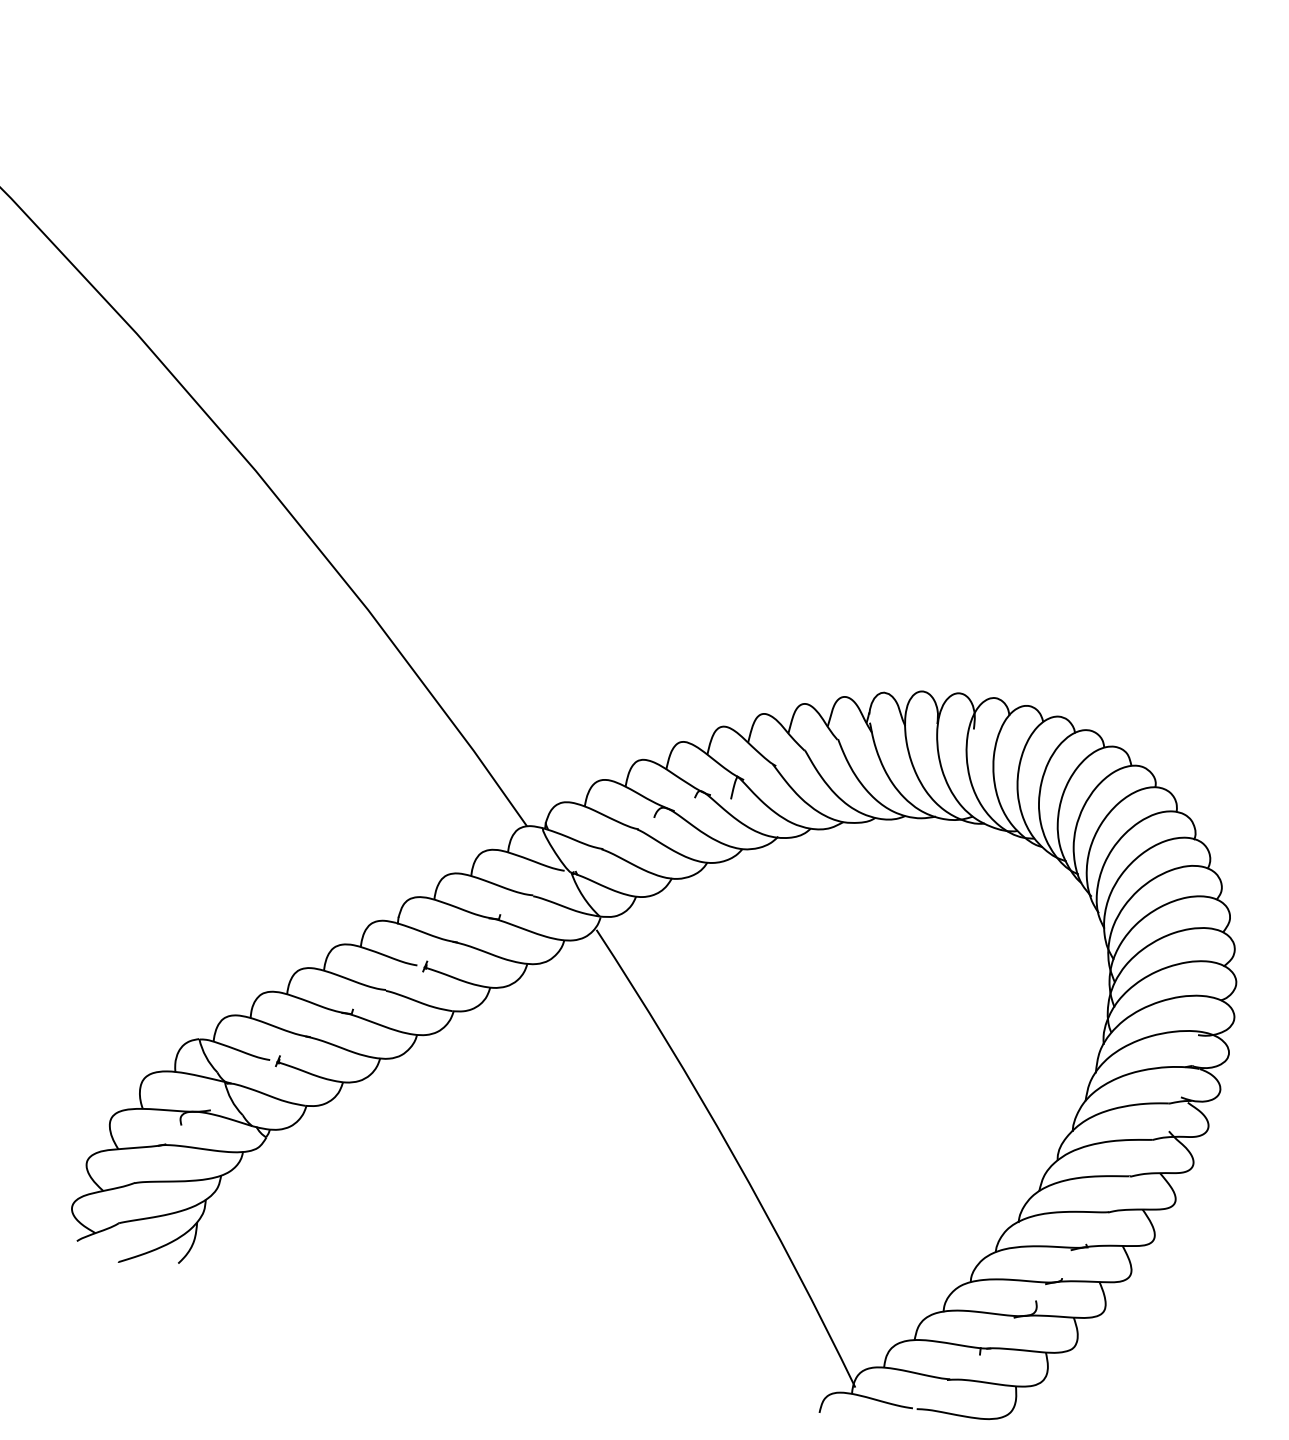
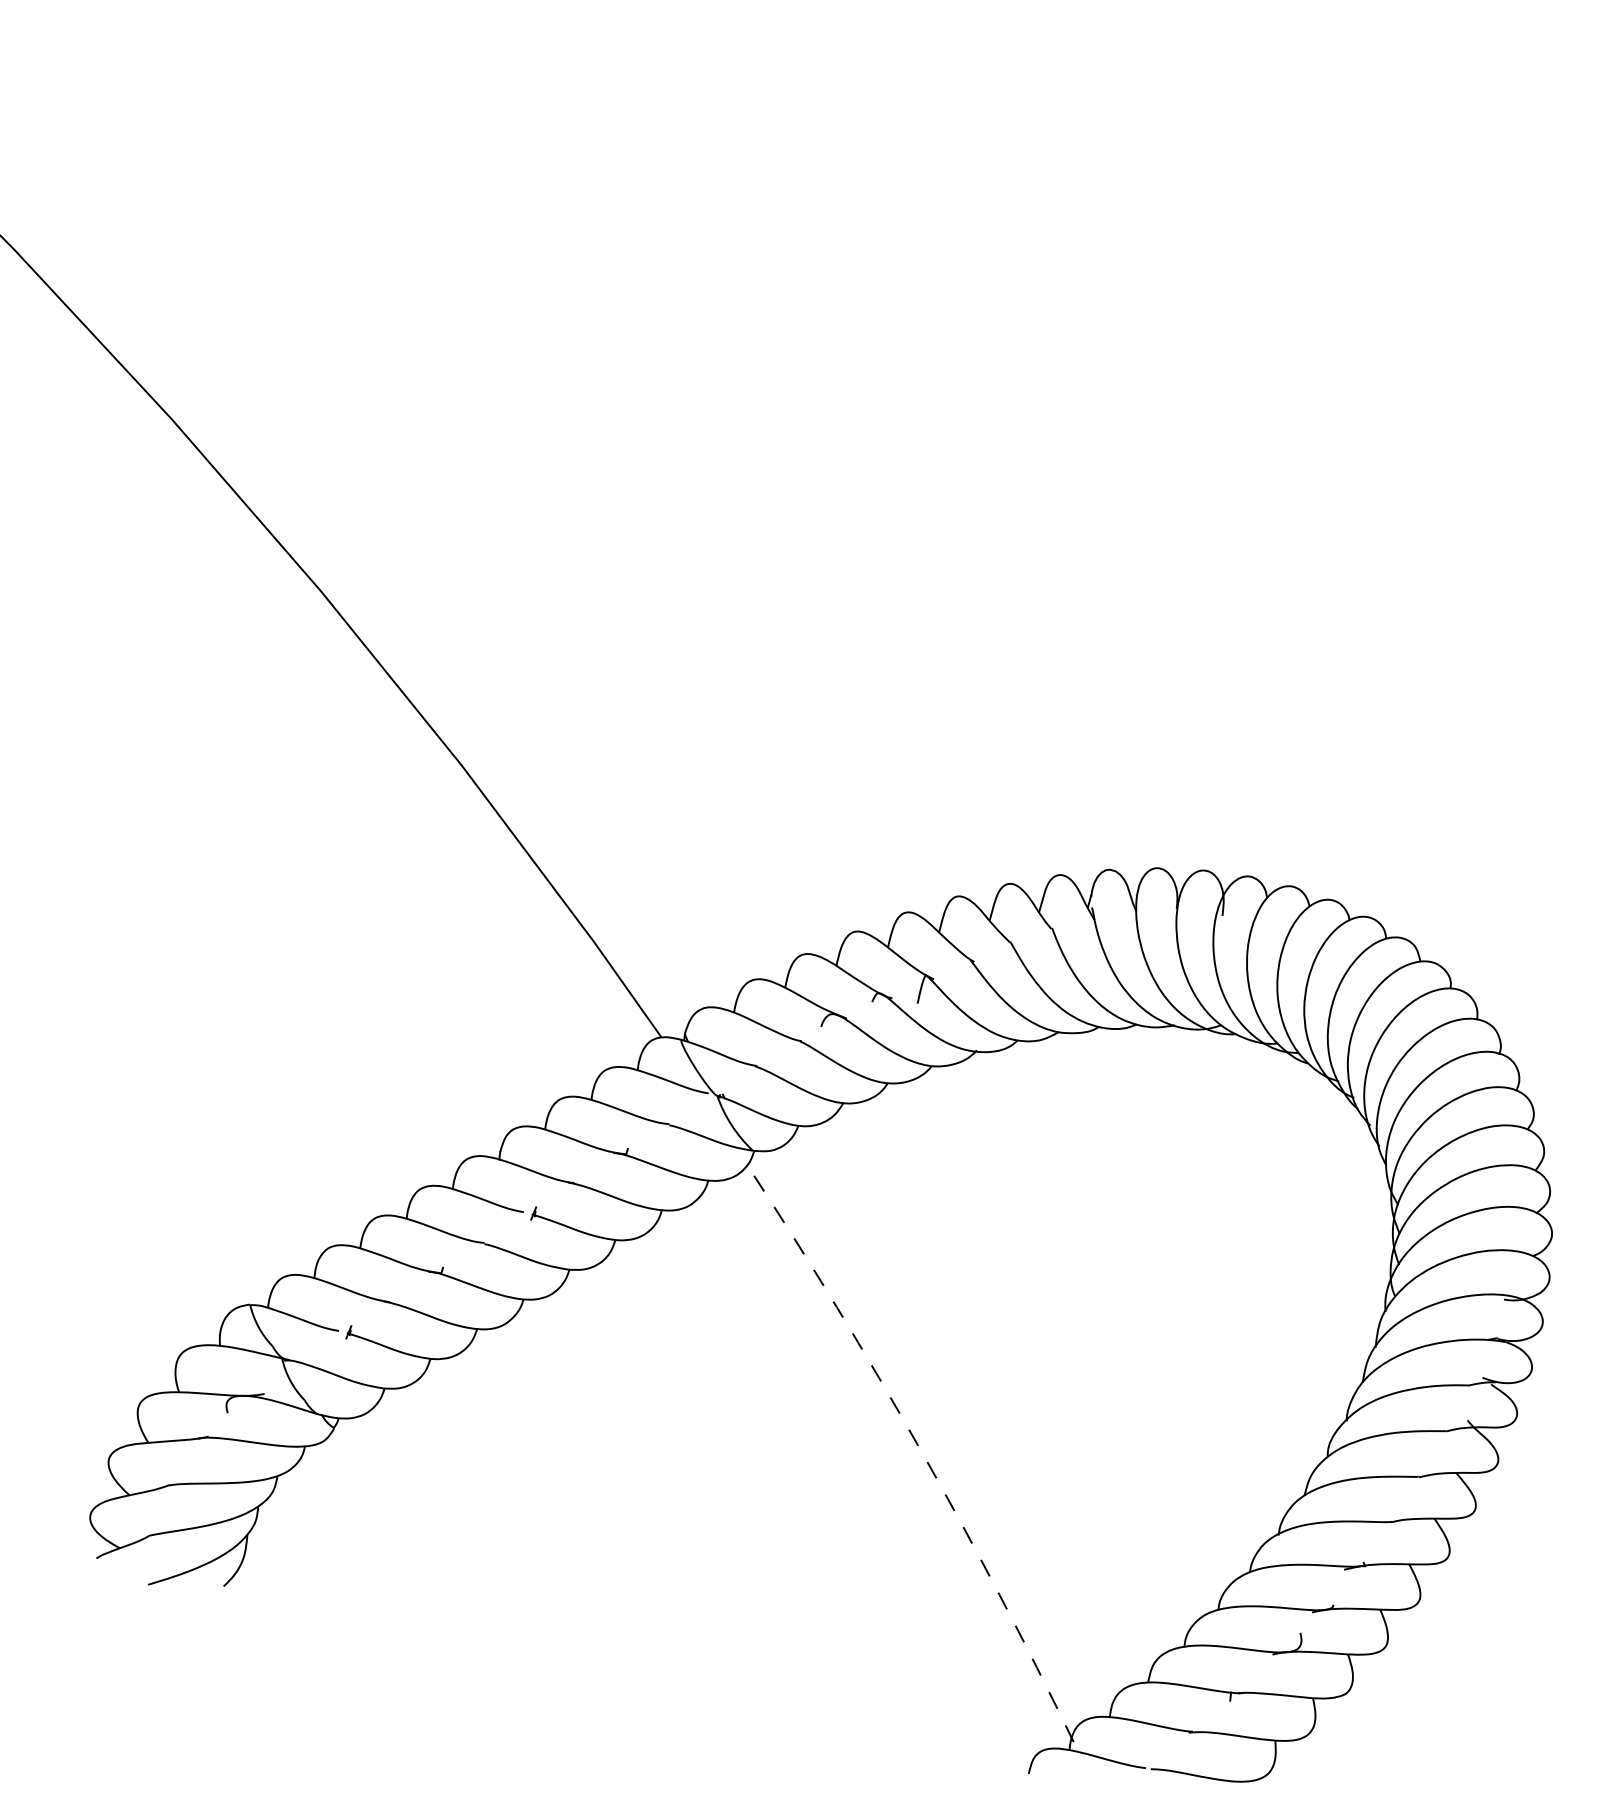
arc: (733, 1154) -> (920, 1449), solid -> dashed

